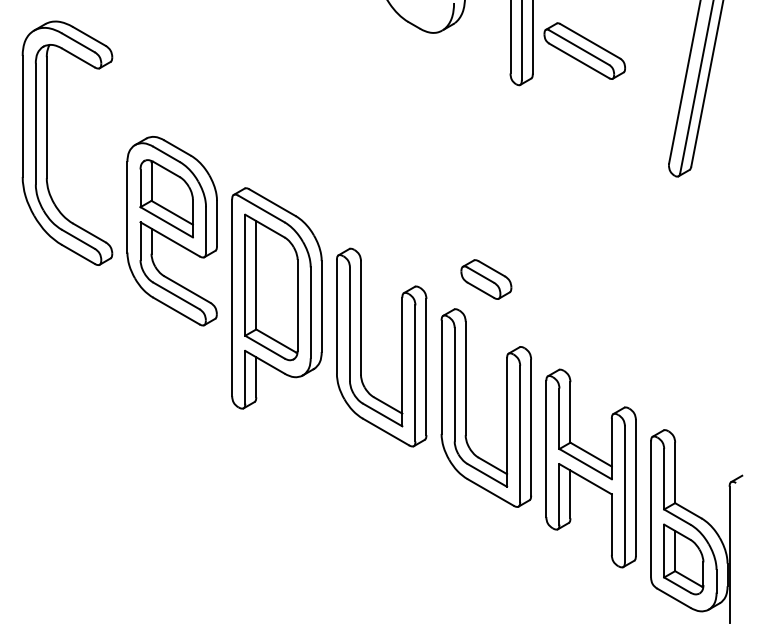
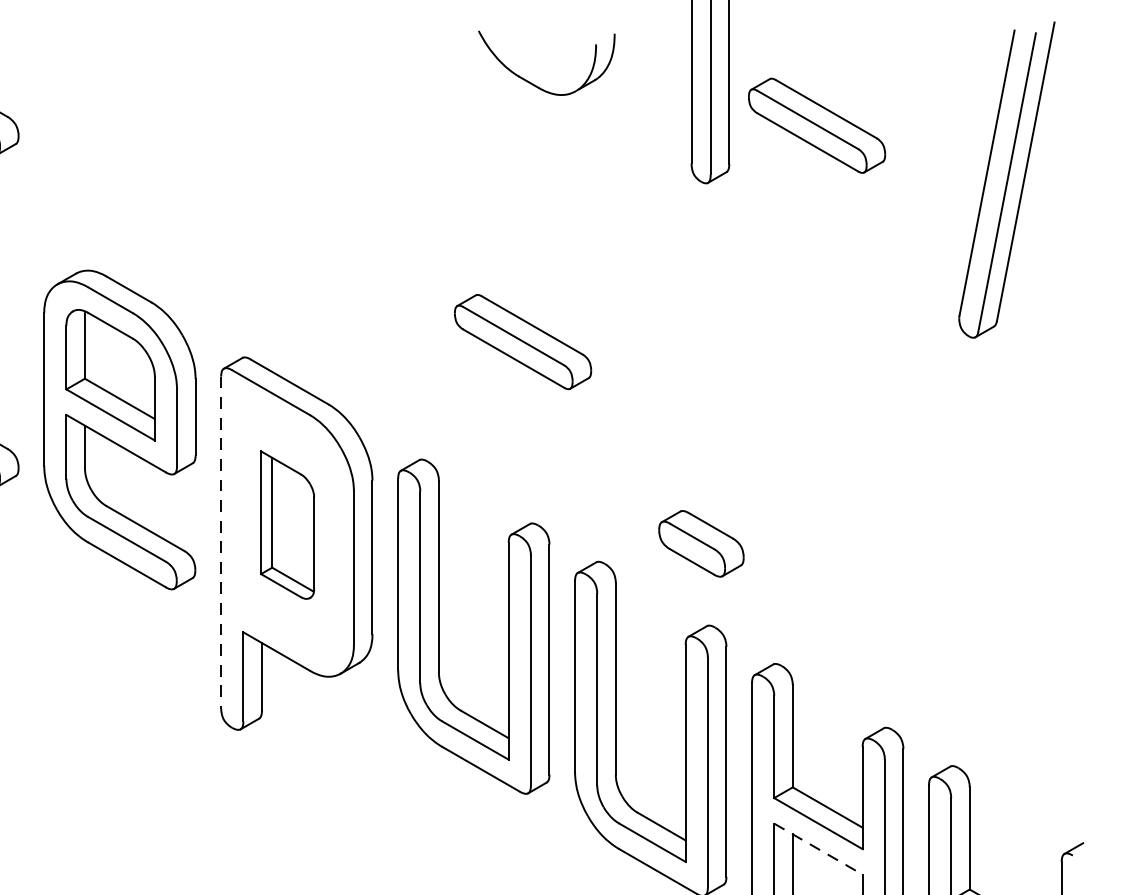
part: (410, 178) -> (522, 340), added
part: (486, 279) -> (701, 543), moved
part: (271, 287) -> (287, 525), size x0.6
line: (232, 298) -> (221, 543), solid -> dashed
line: (586, 479) -> (819, 849), solid -> dashed

